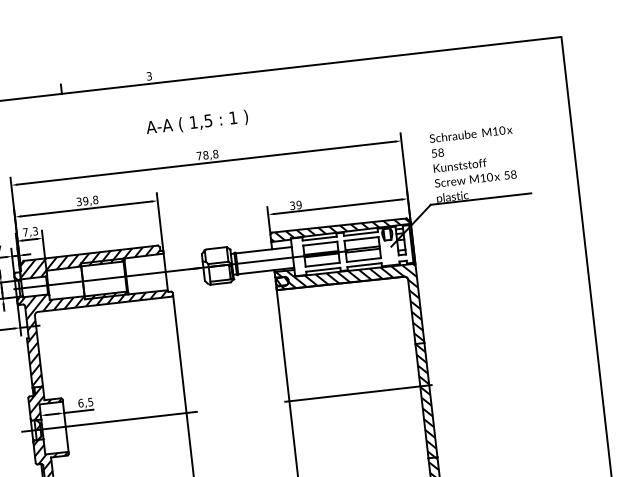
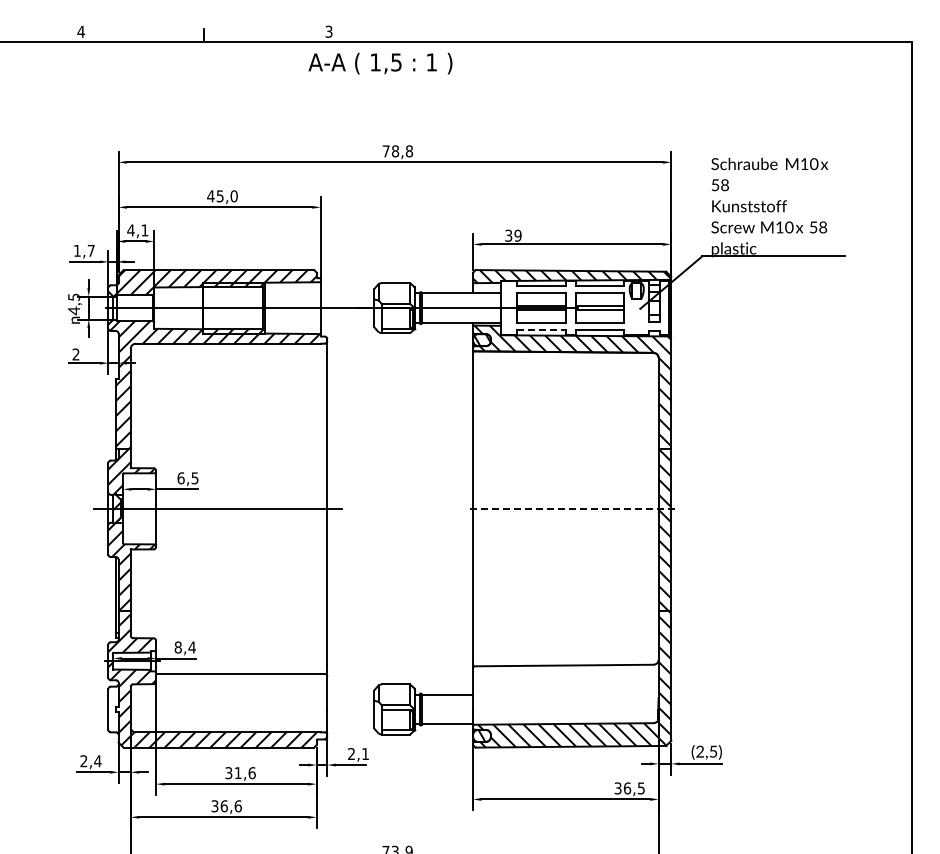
text: (197, 122) -> (380, 63), moved
text: (87, 201) -> (222, 196), 39,8 -> 45,0
text: (30, 231) -> (137, 230), 7,3 -> 4,1
line: (323, 269) -> (541, 330), solid -> dashed
line: (358, 393) -> (570, 508), solid -> dashed

